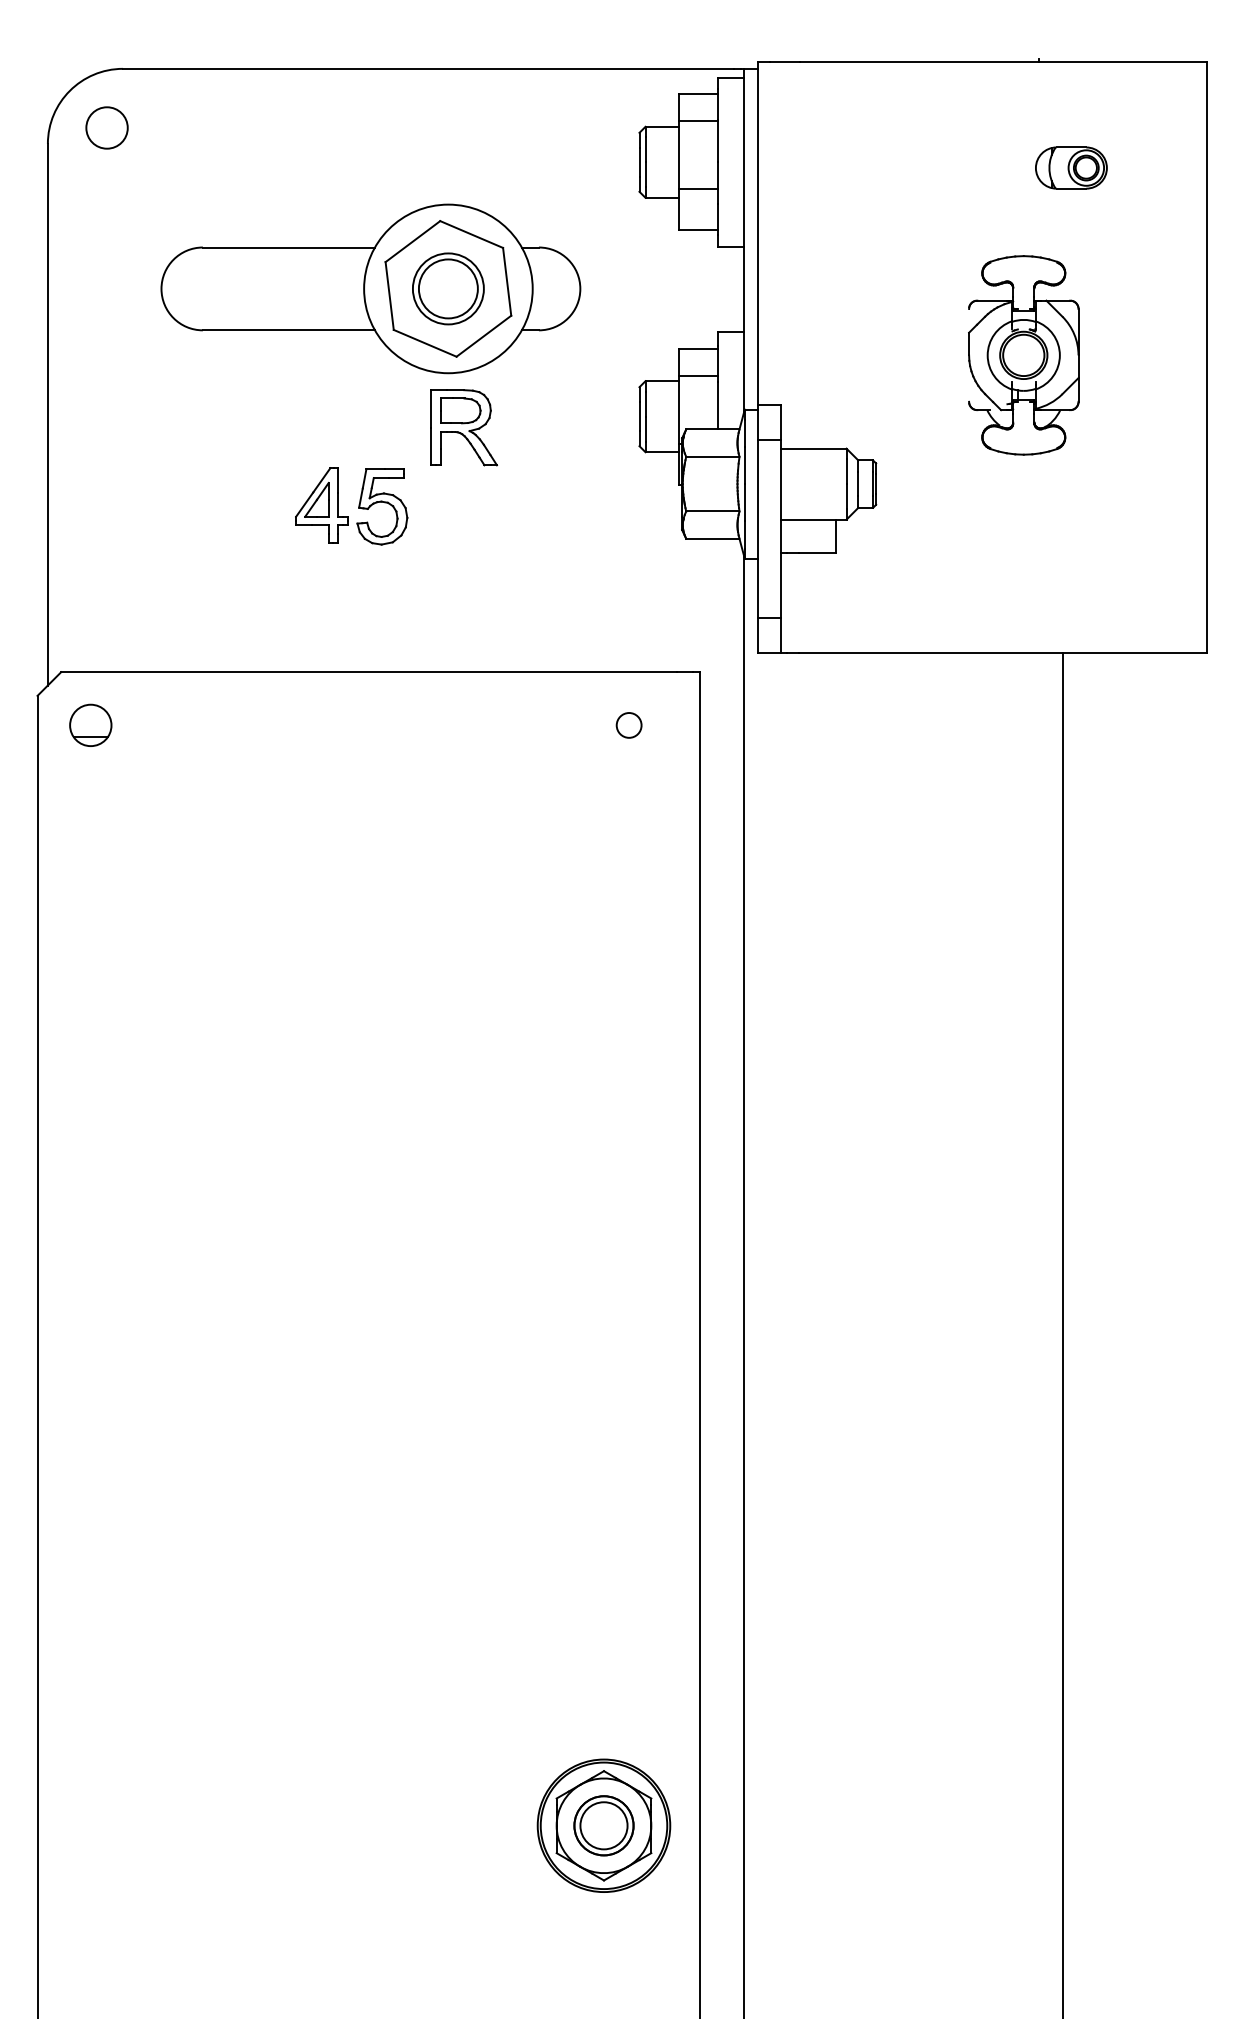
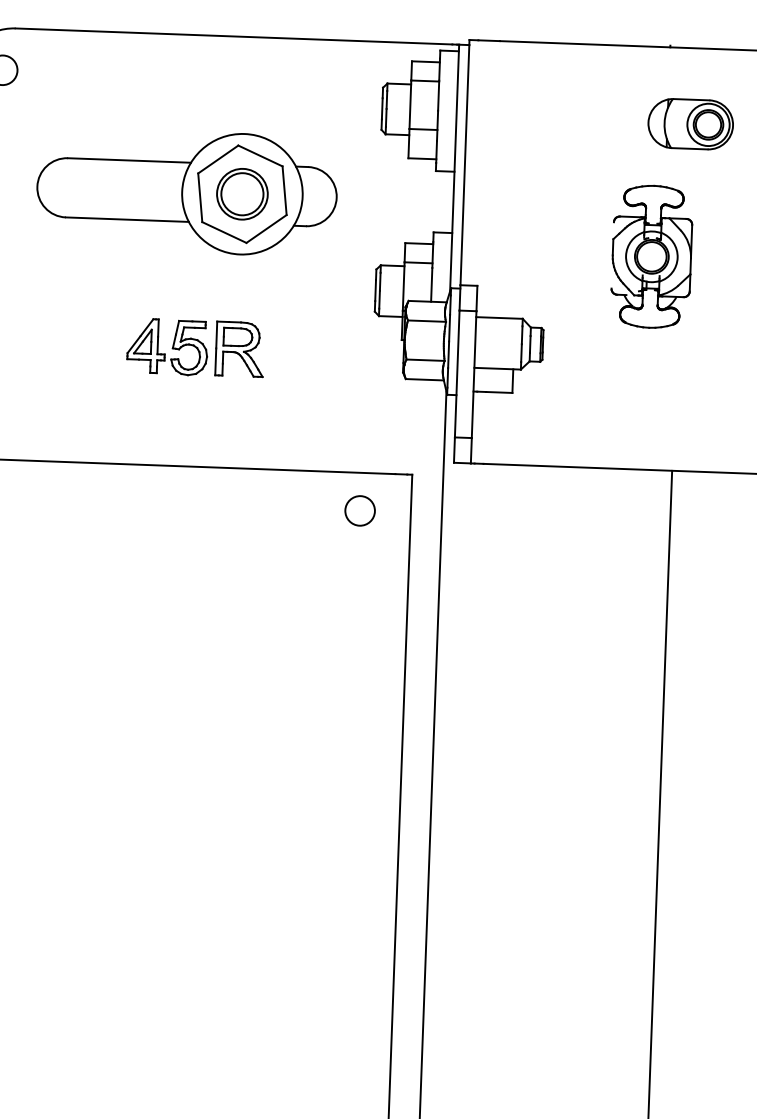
part: (1071, 167) -> (690, 123), size x1.67
part: (463, 427) -> (239, 349), moved
circle: (628, 725) -> (359, 510), size x1.67

